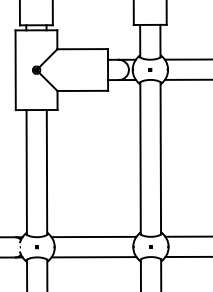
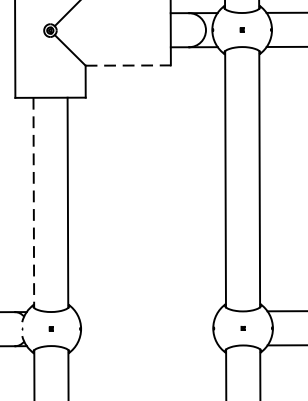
line: (83, 90) -> (129, 64), solid -> dashed
line: (26, 172) -> (33, 203), solid -> dashed
line: (93, 236) -> (146, 310), removed
line: (93, 257) -> (146, 346), removed

